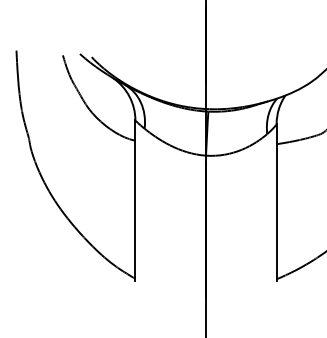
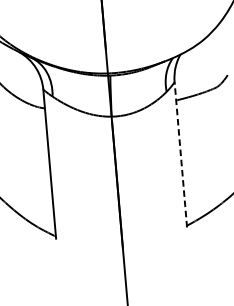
line: (276, 202) -> (180, 154), solid -> dashed

